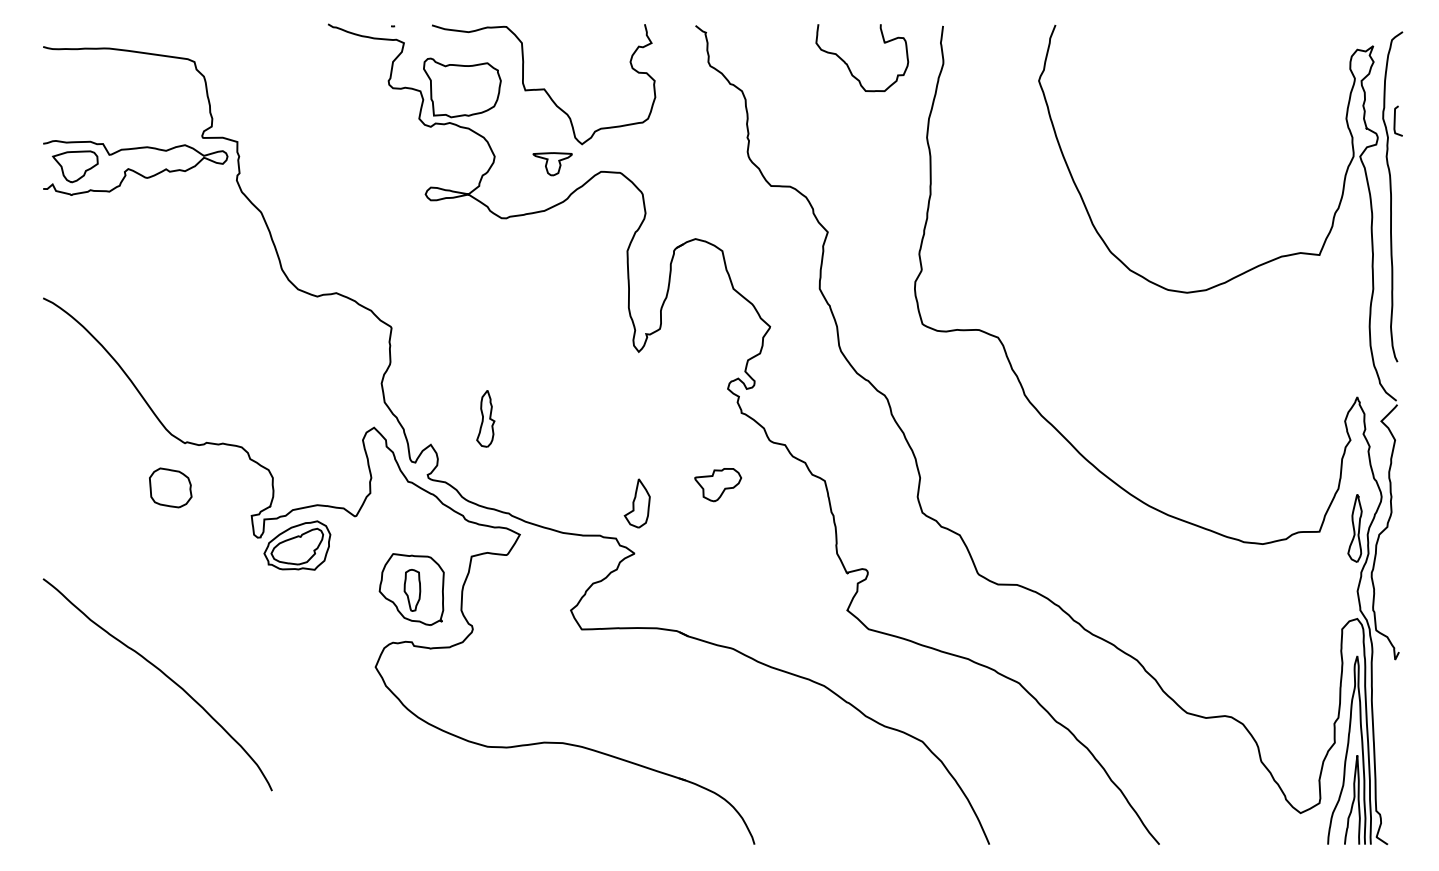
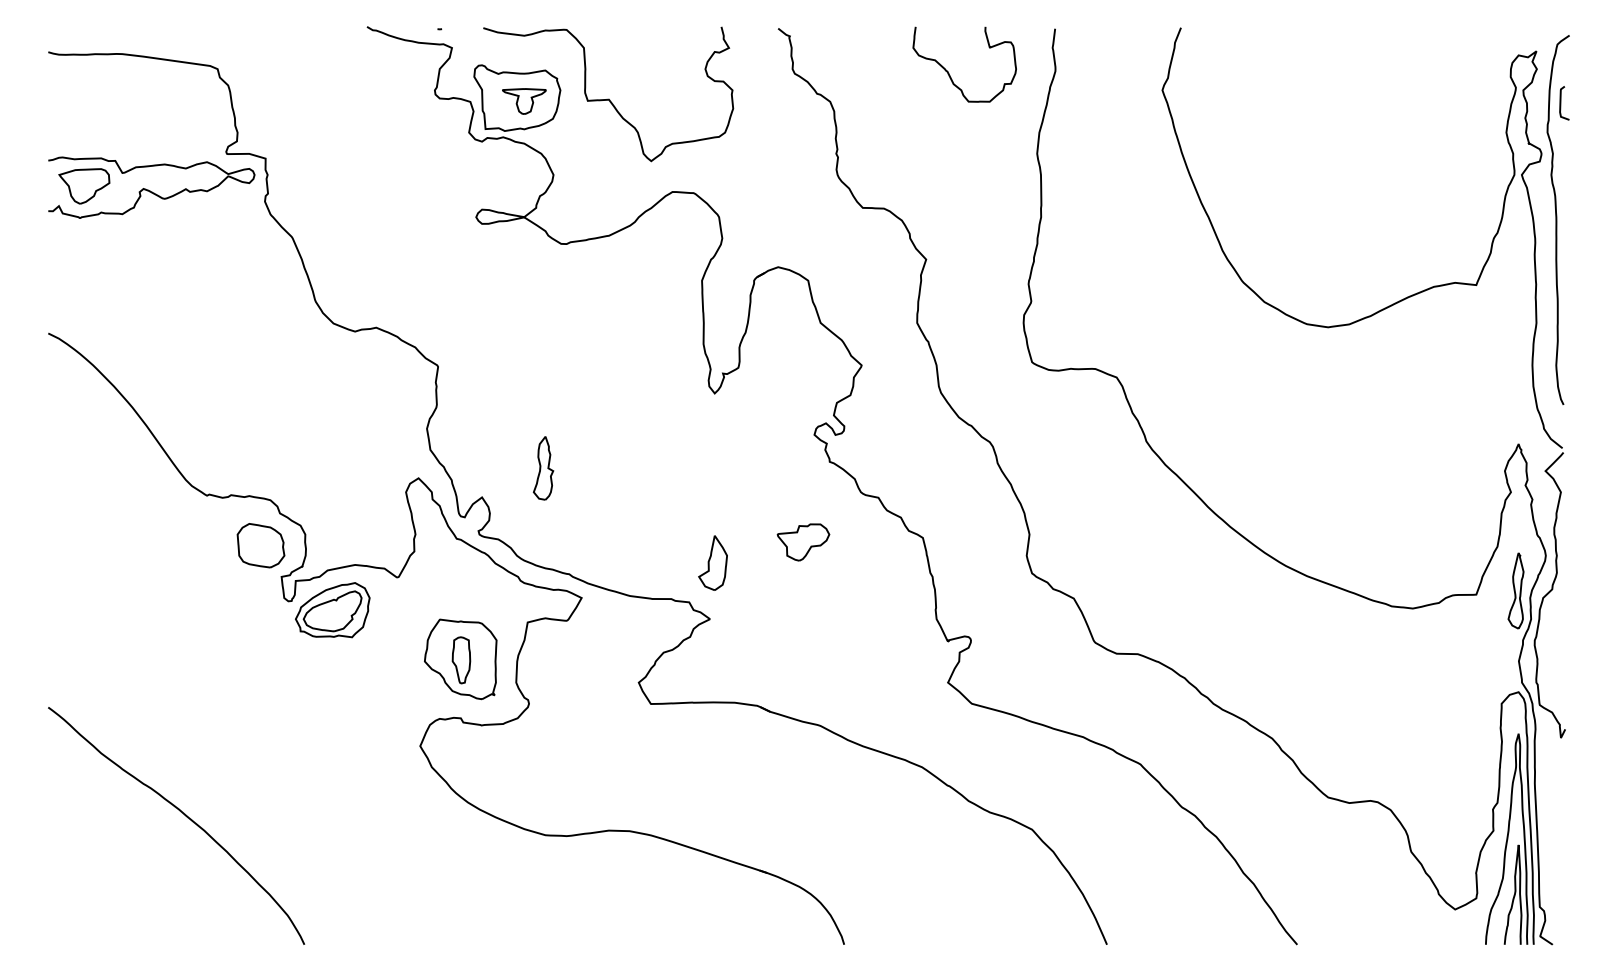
curve: (1395, 121) -> (1561, 103), moved
part: (552, 164) -> (524, 101), moved
part: (170, 487) -> (260, 545), moved
curve: (165, 676) -> (185, 816), moved

